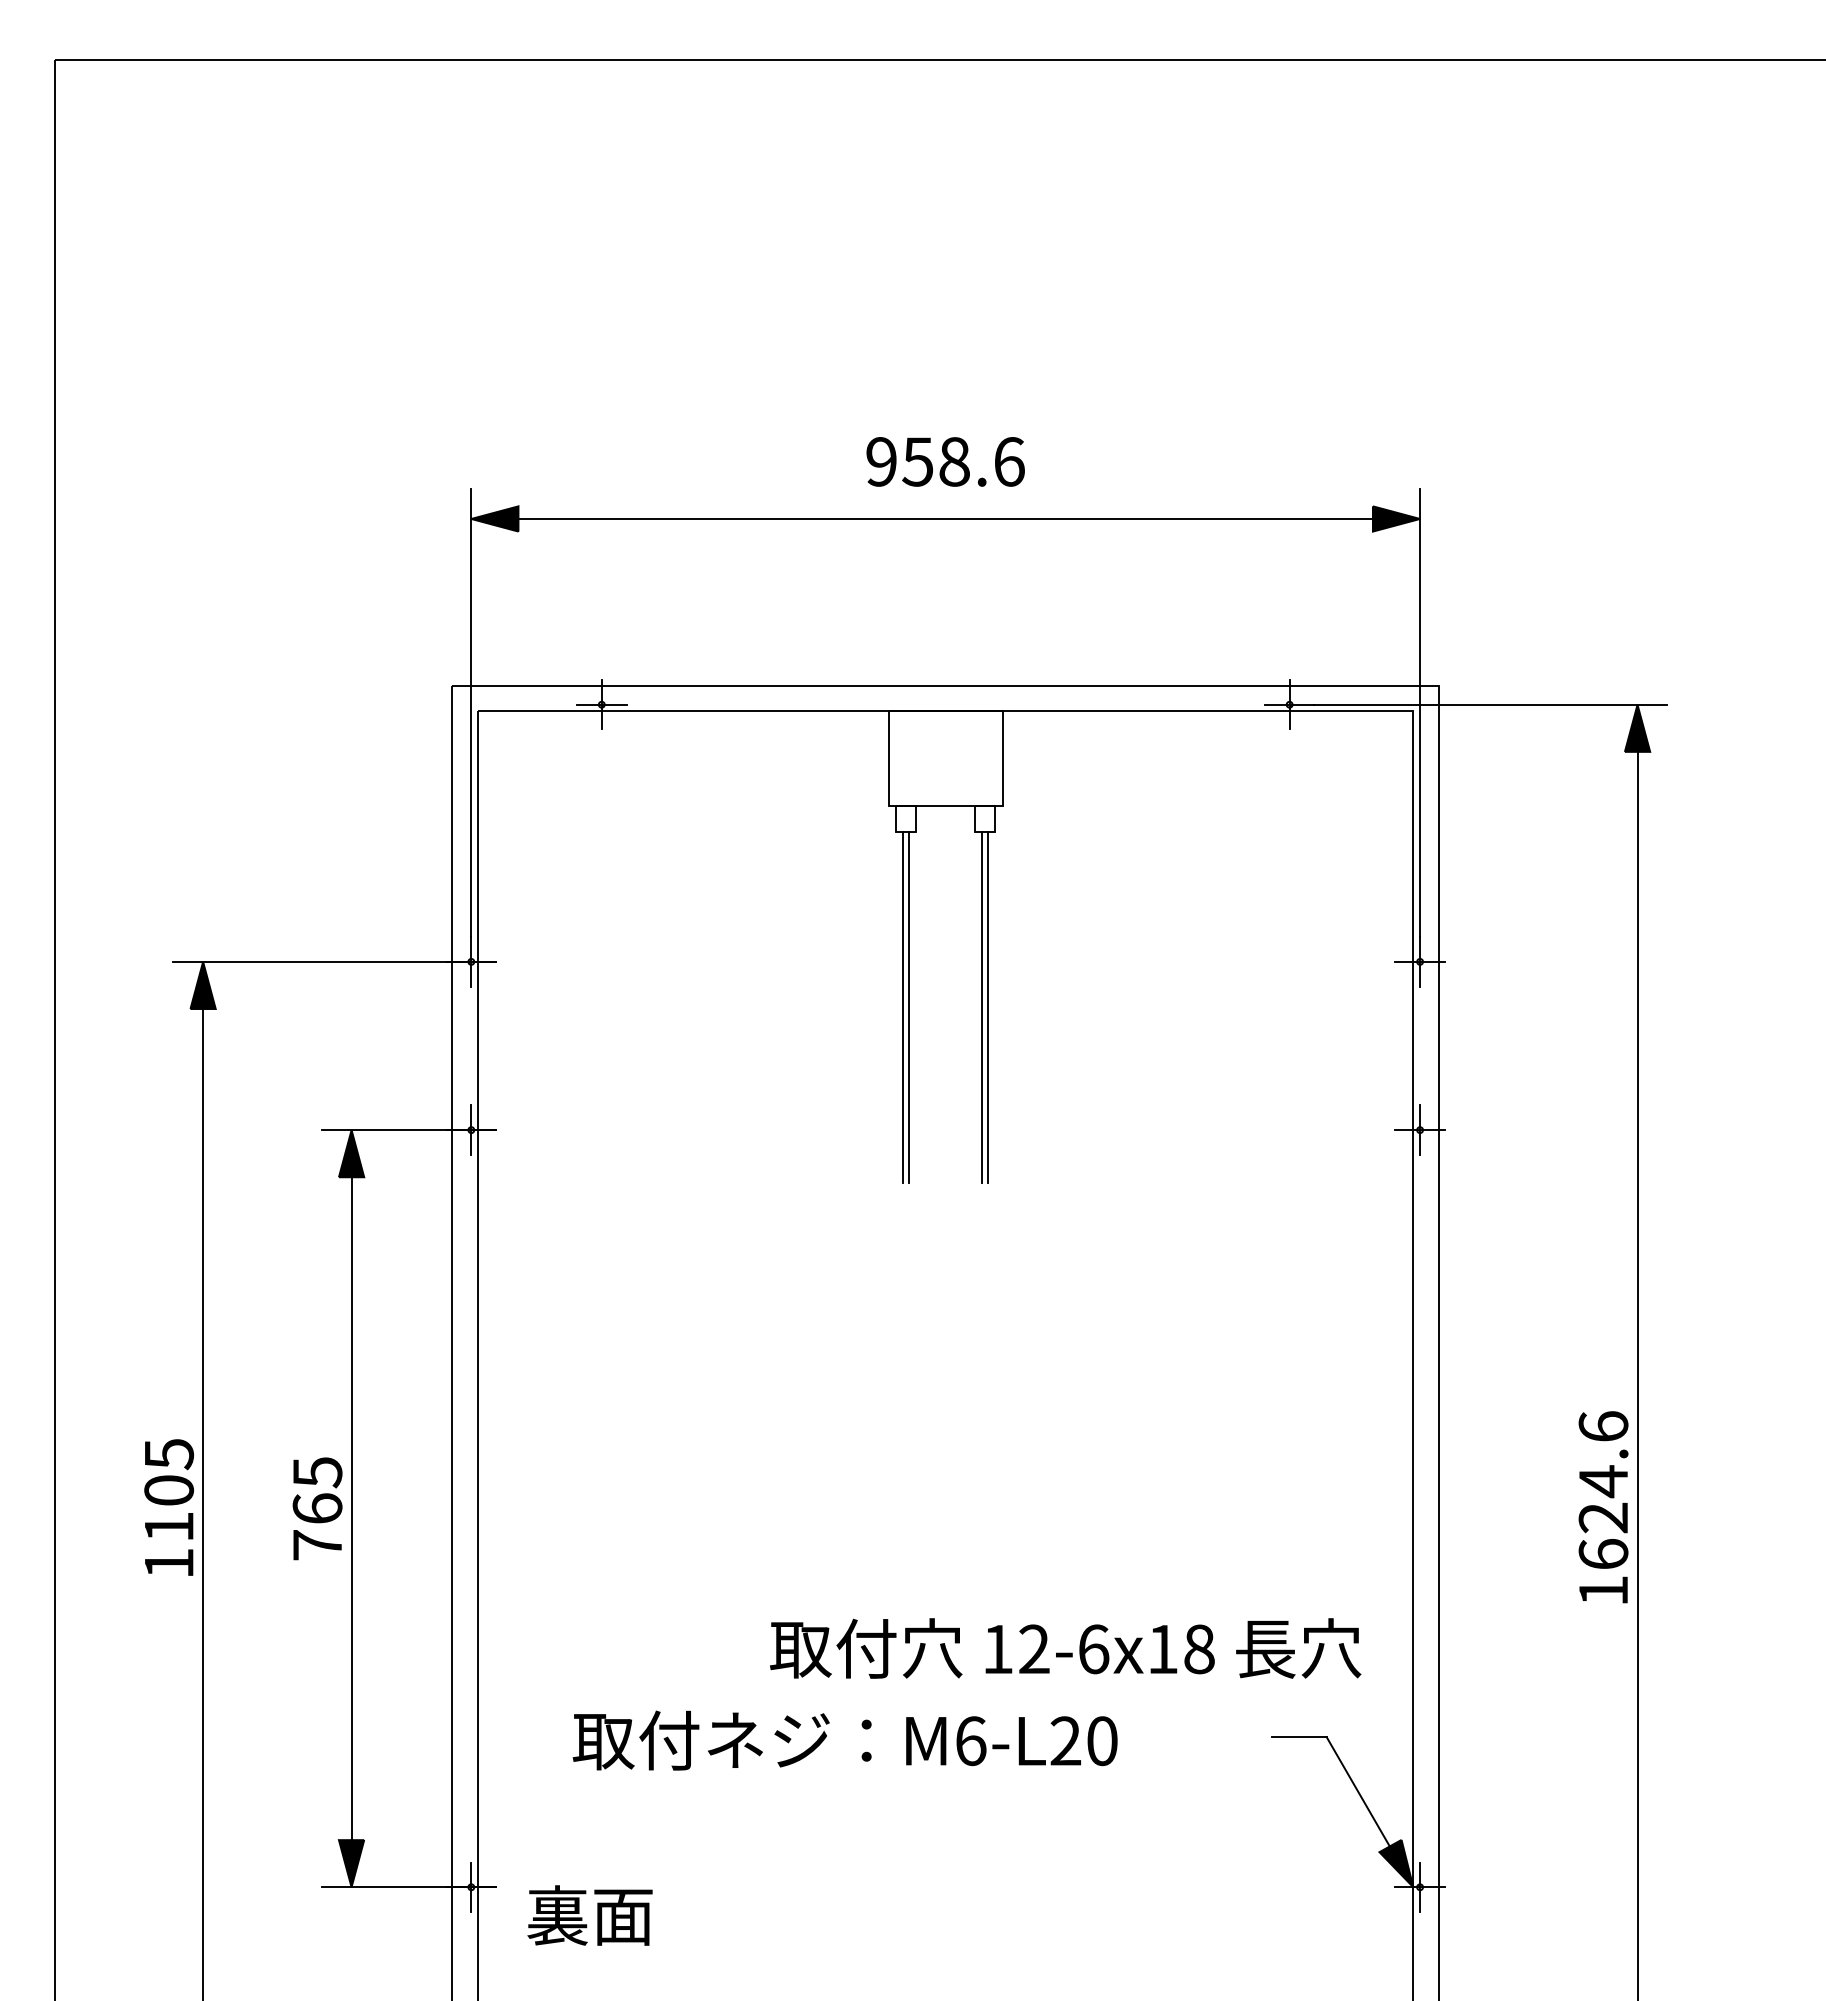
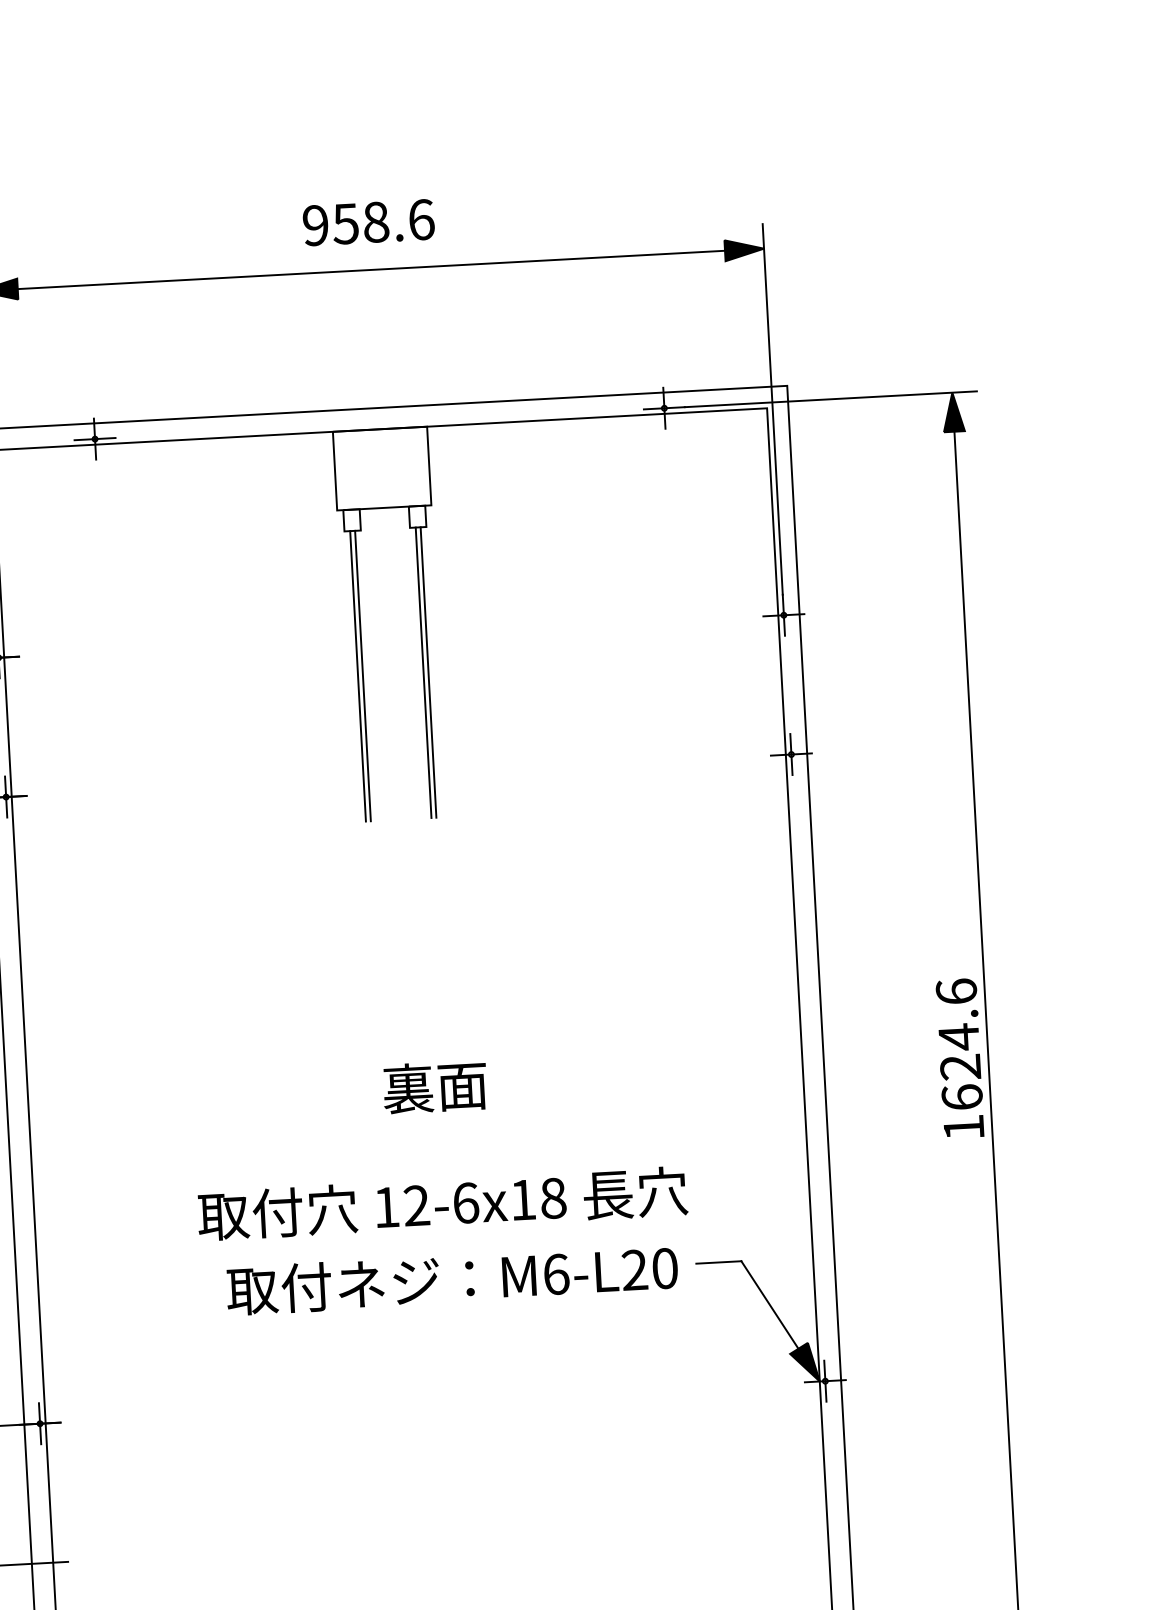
text: (1065, 1648) -> (442, 1203), moved
text: (844, 1740) -> (451, 1279), moved
text: (589, 1915) -> (434, 1087), moved

